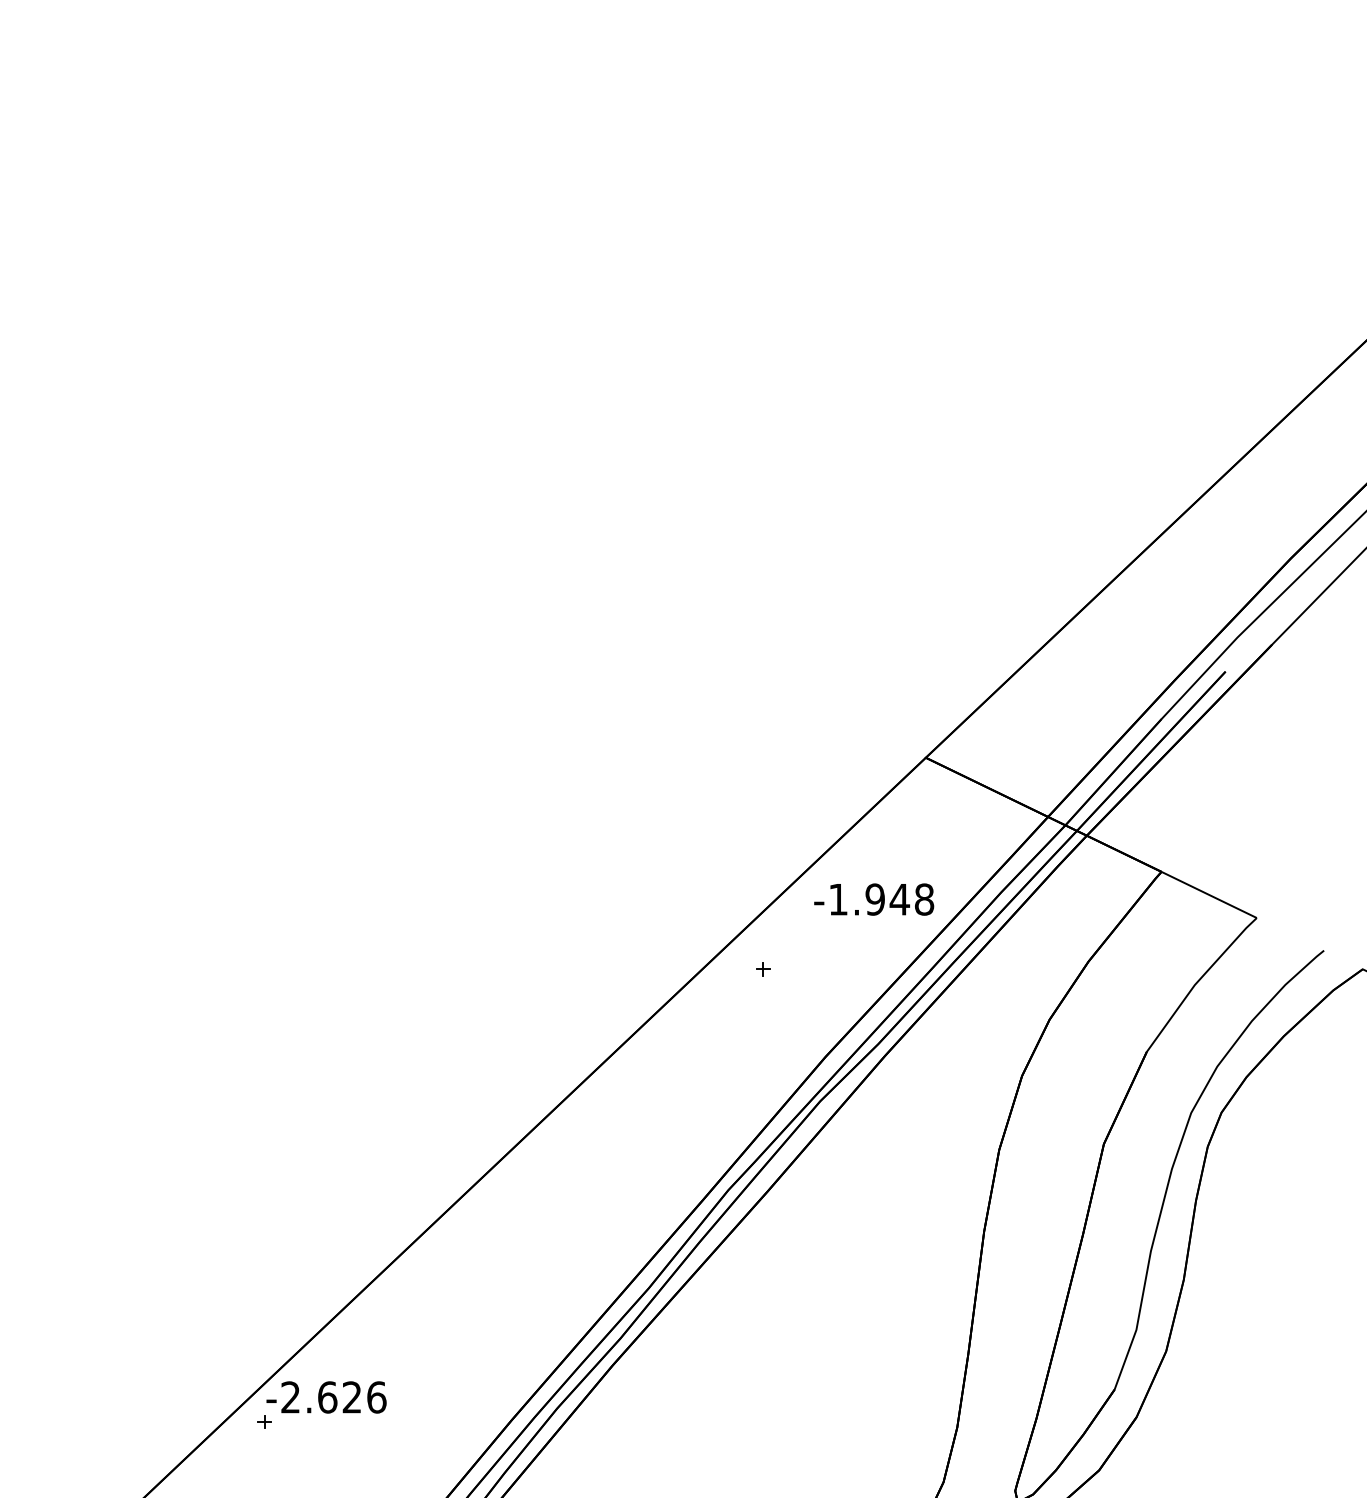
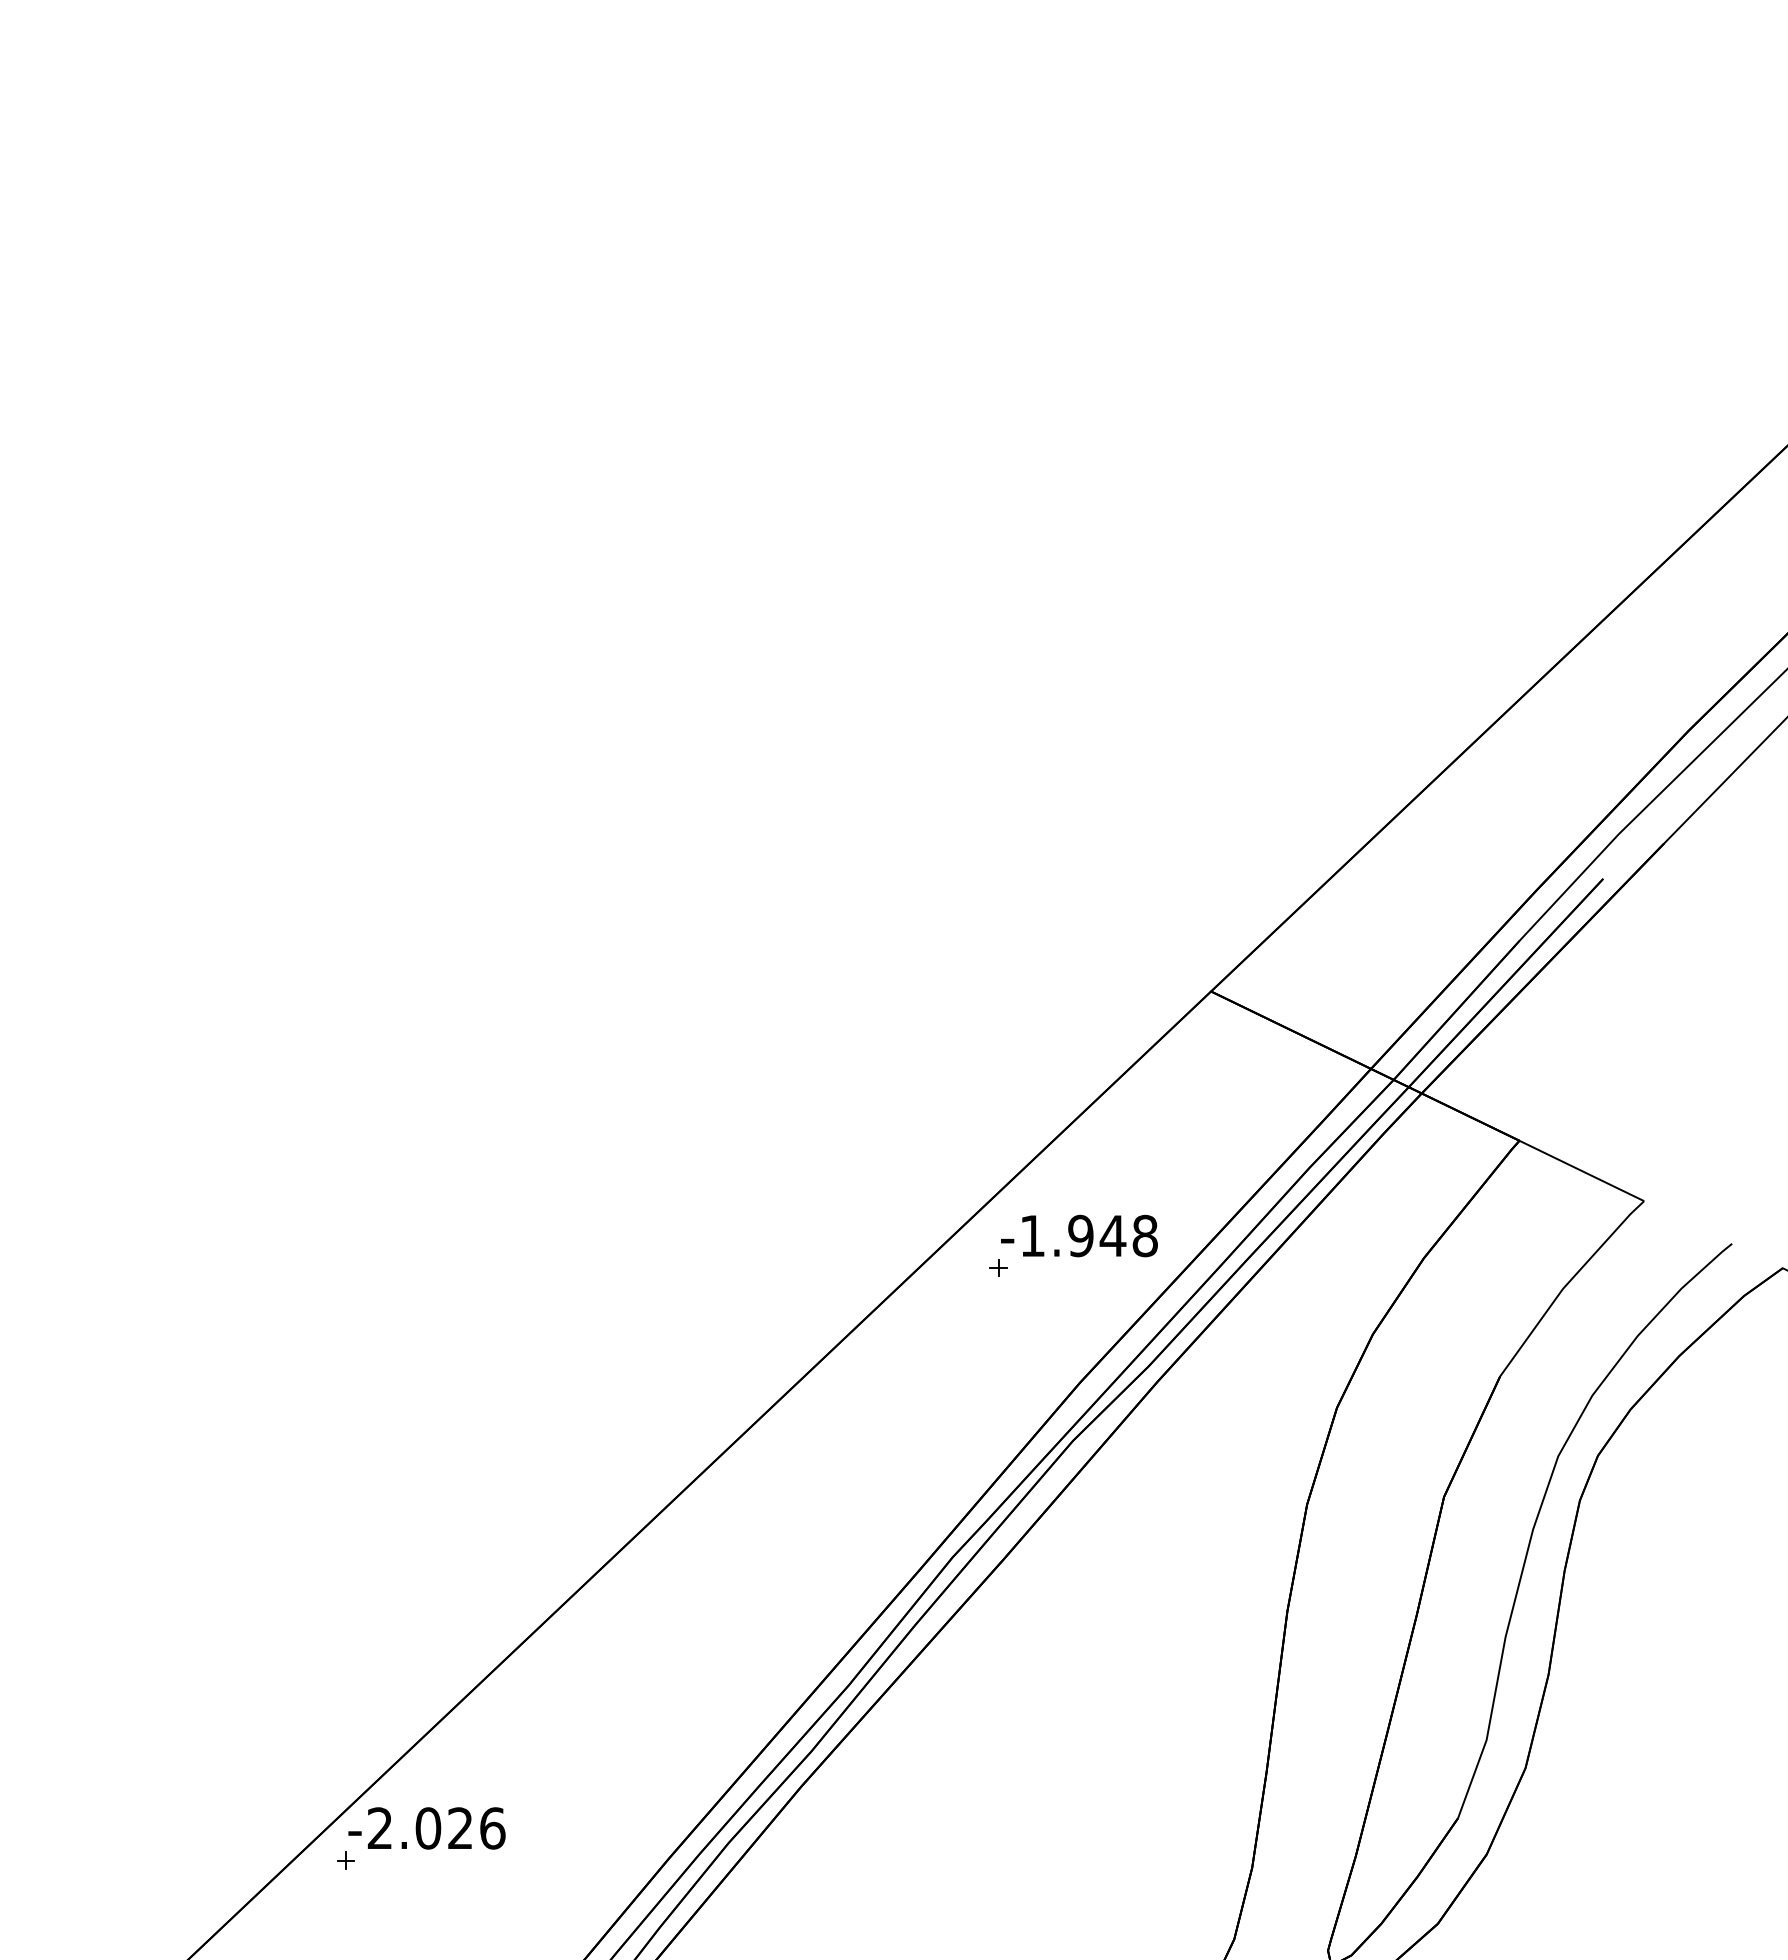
text: (874, 899) -> (1079, 1235), moved
text: (327, 1397) -> (428, 1828), -2.626 -> -2.026

